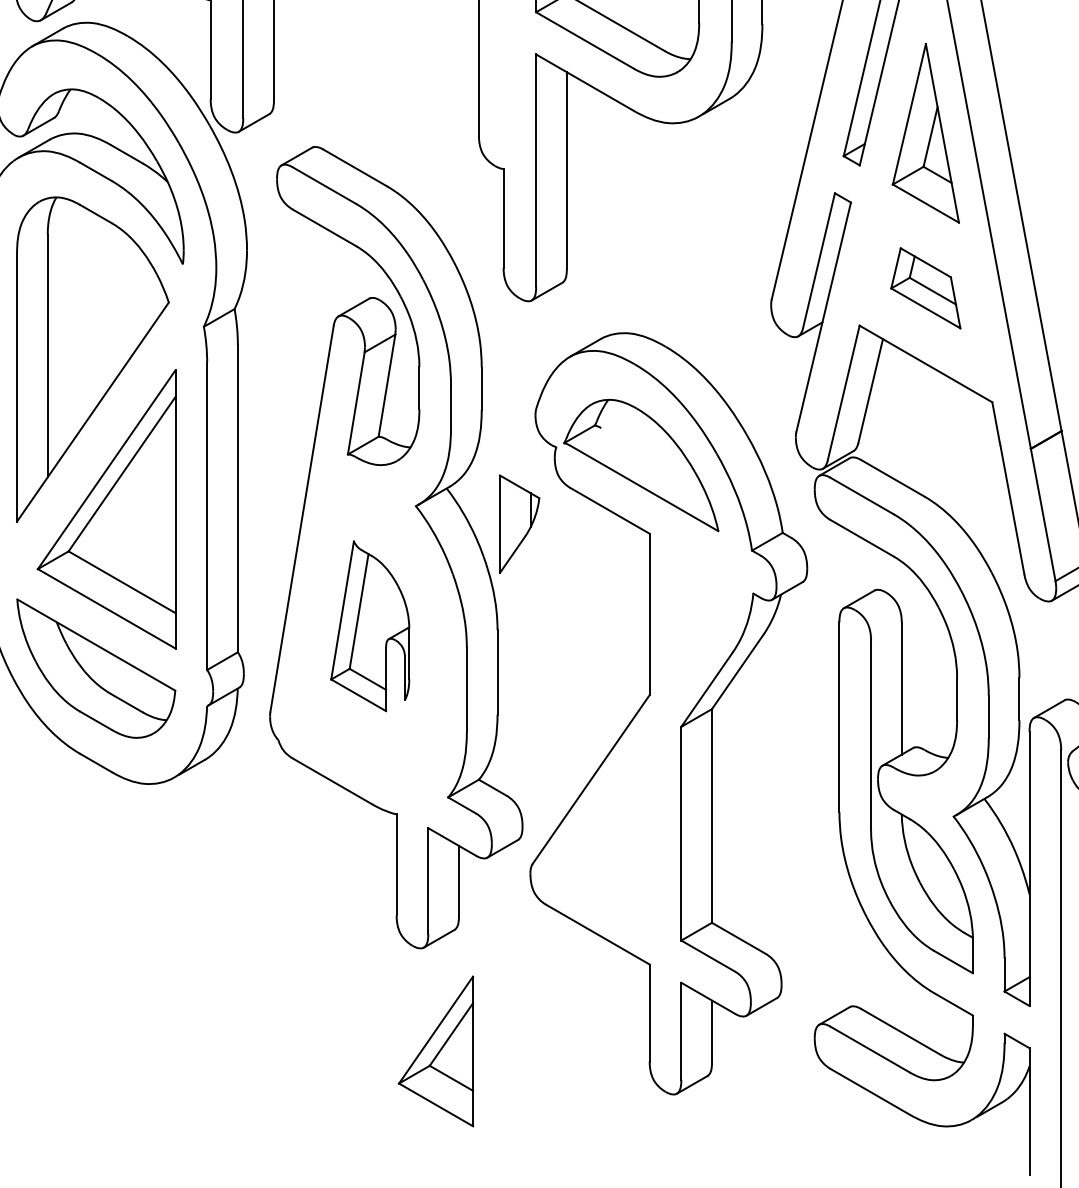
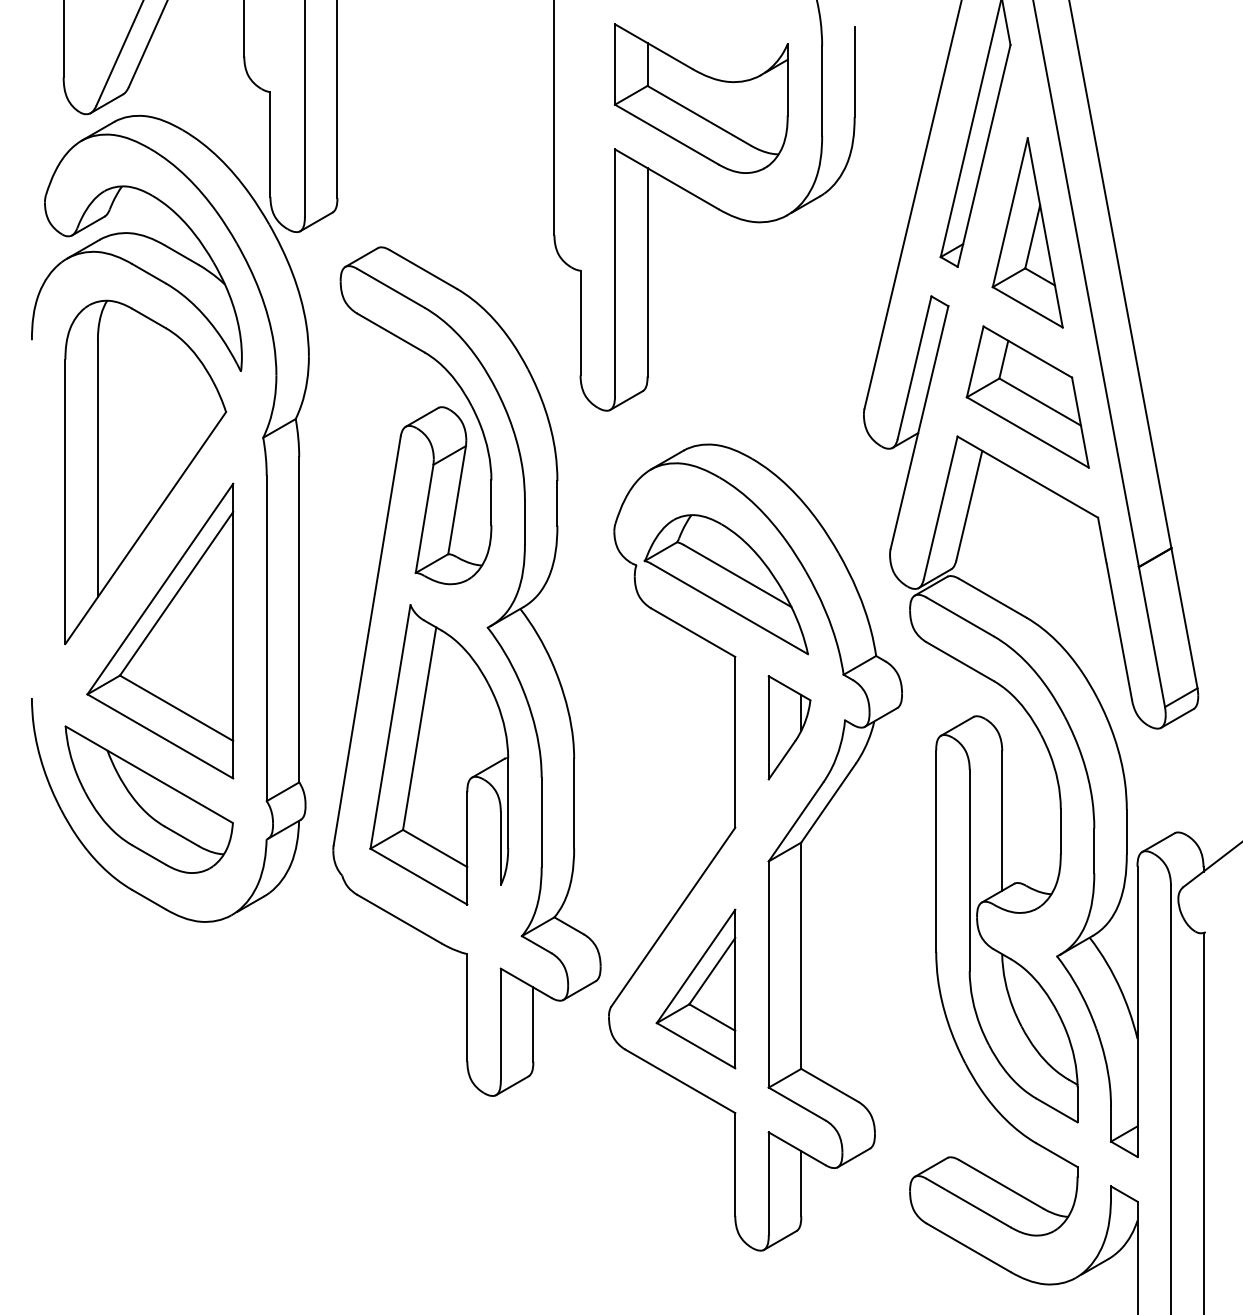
part: (925, 287) -> (1027, 396), size x1.67
line: (651, 457) -> (737, 576), added
part: (519, 523) -> (789, 727), moved
part: (370, 625) -> (439, 754), size x1.67
part: (435, 1050) -> (695, 988), moved

